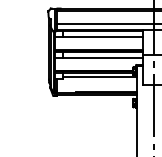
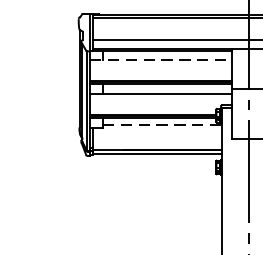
line: (99, 36) -> (161, 59), solid -> dashed
line: (100, 77) -> (163, 125), solid -> dashed

